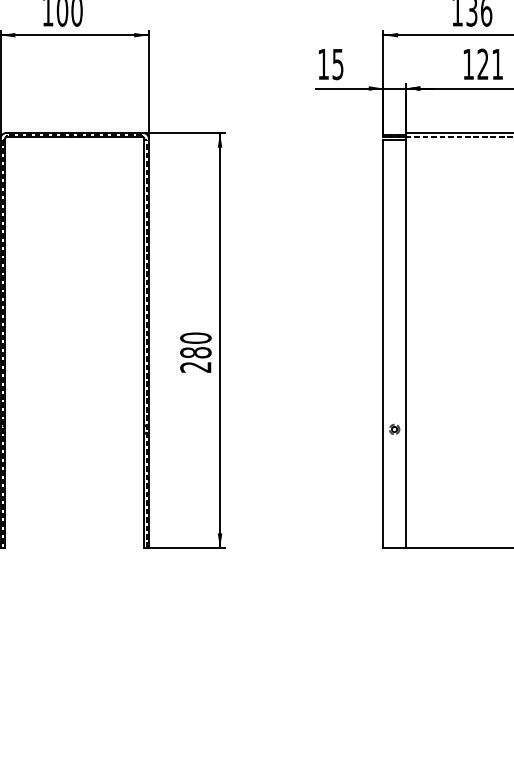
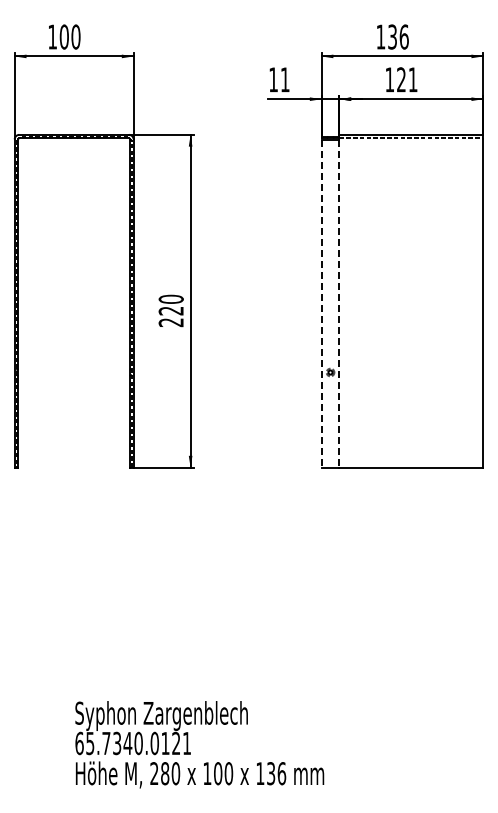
text: (337, 63) -> (284, 79), 15 -> 11
line: (383, 343) -> (321, 303), solid -> dashed
line: (405, 343) -> (339, 303), solid -> dashed
text: (194, 352) -> (170, 310), 280 -> 220

